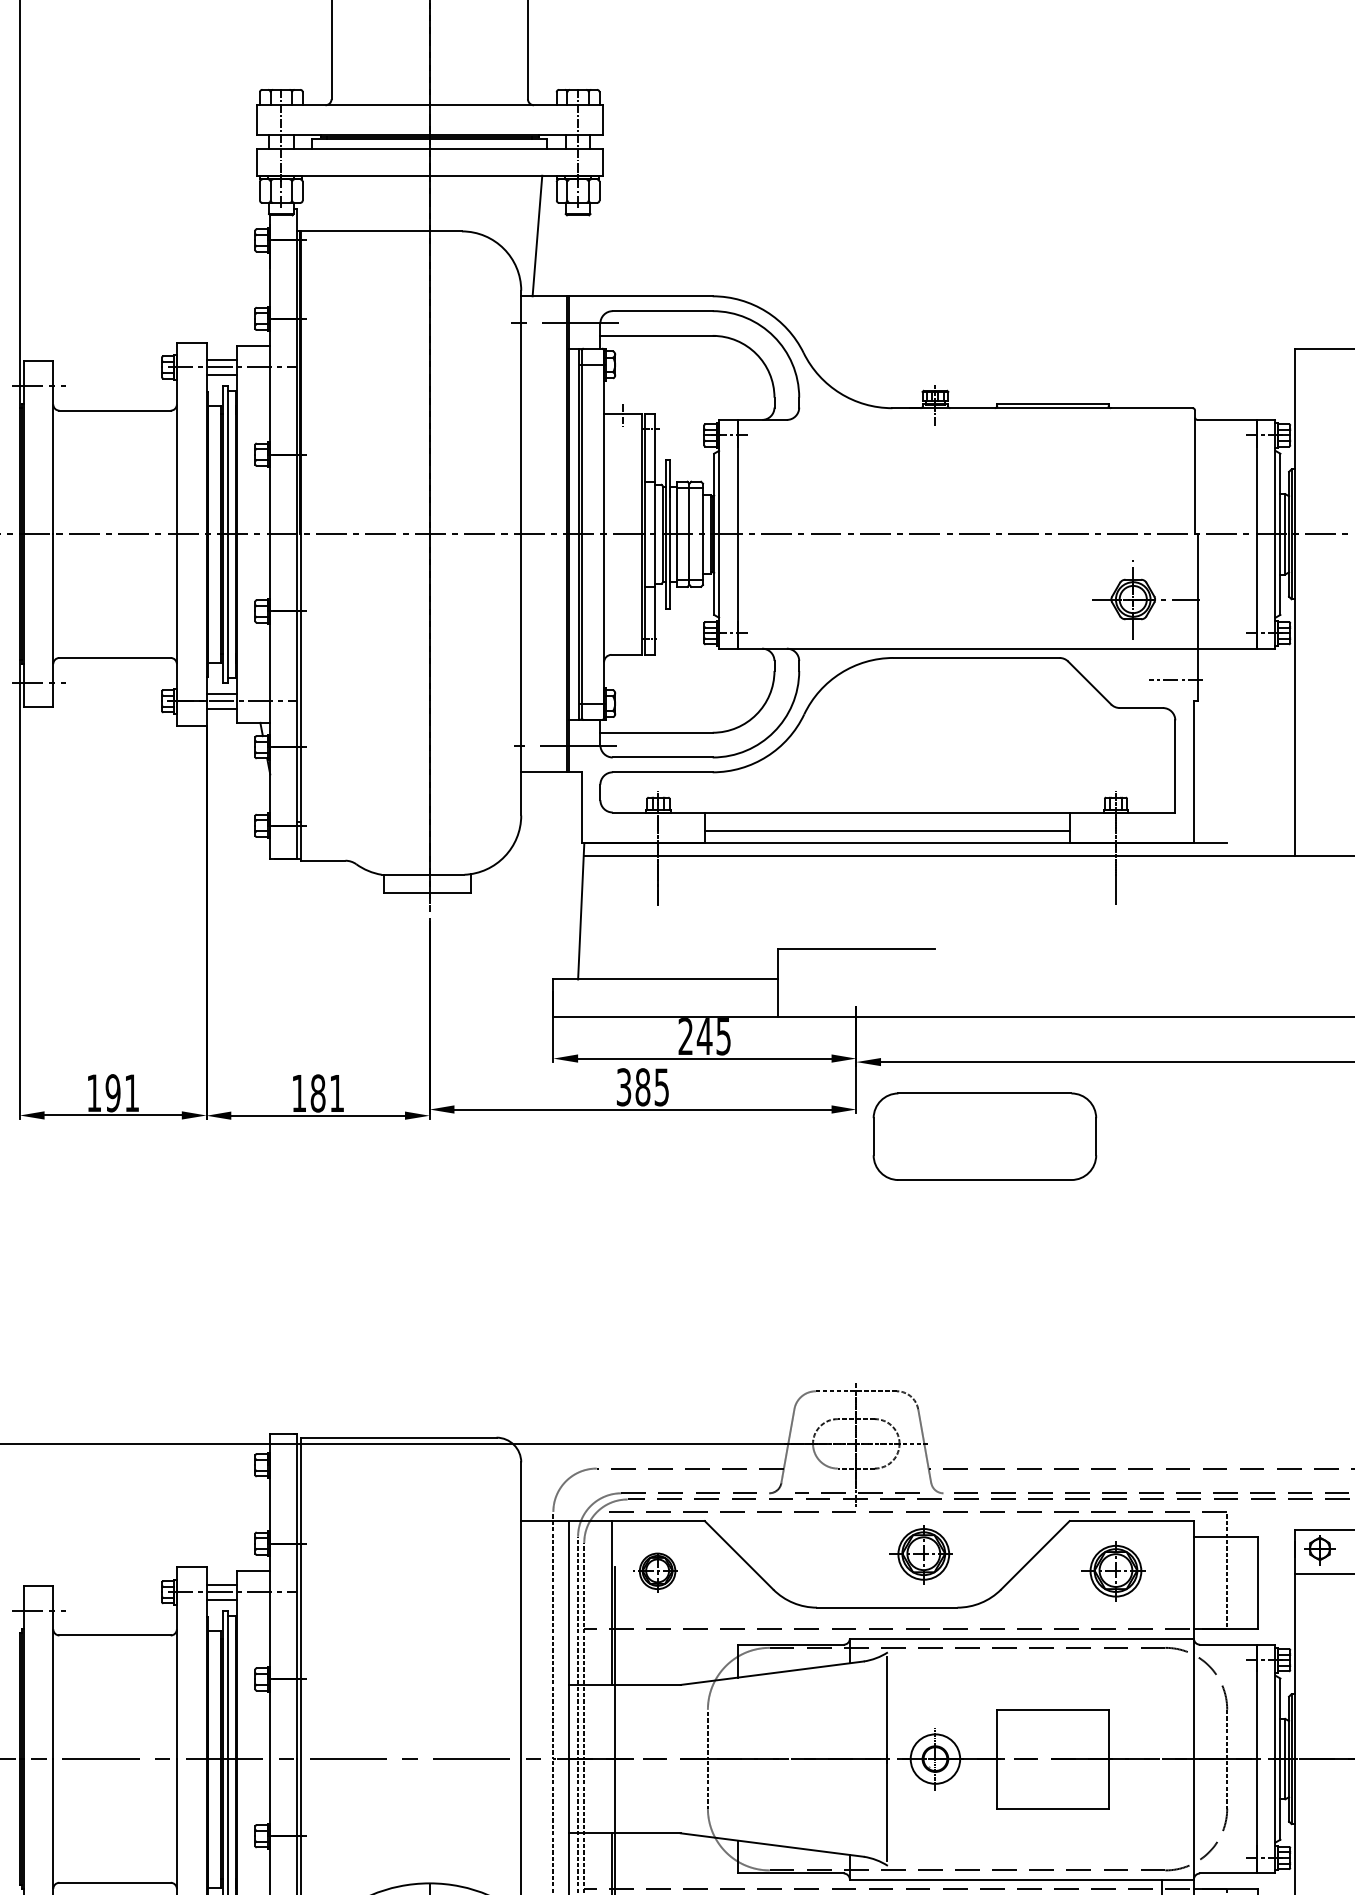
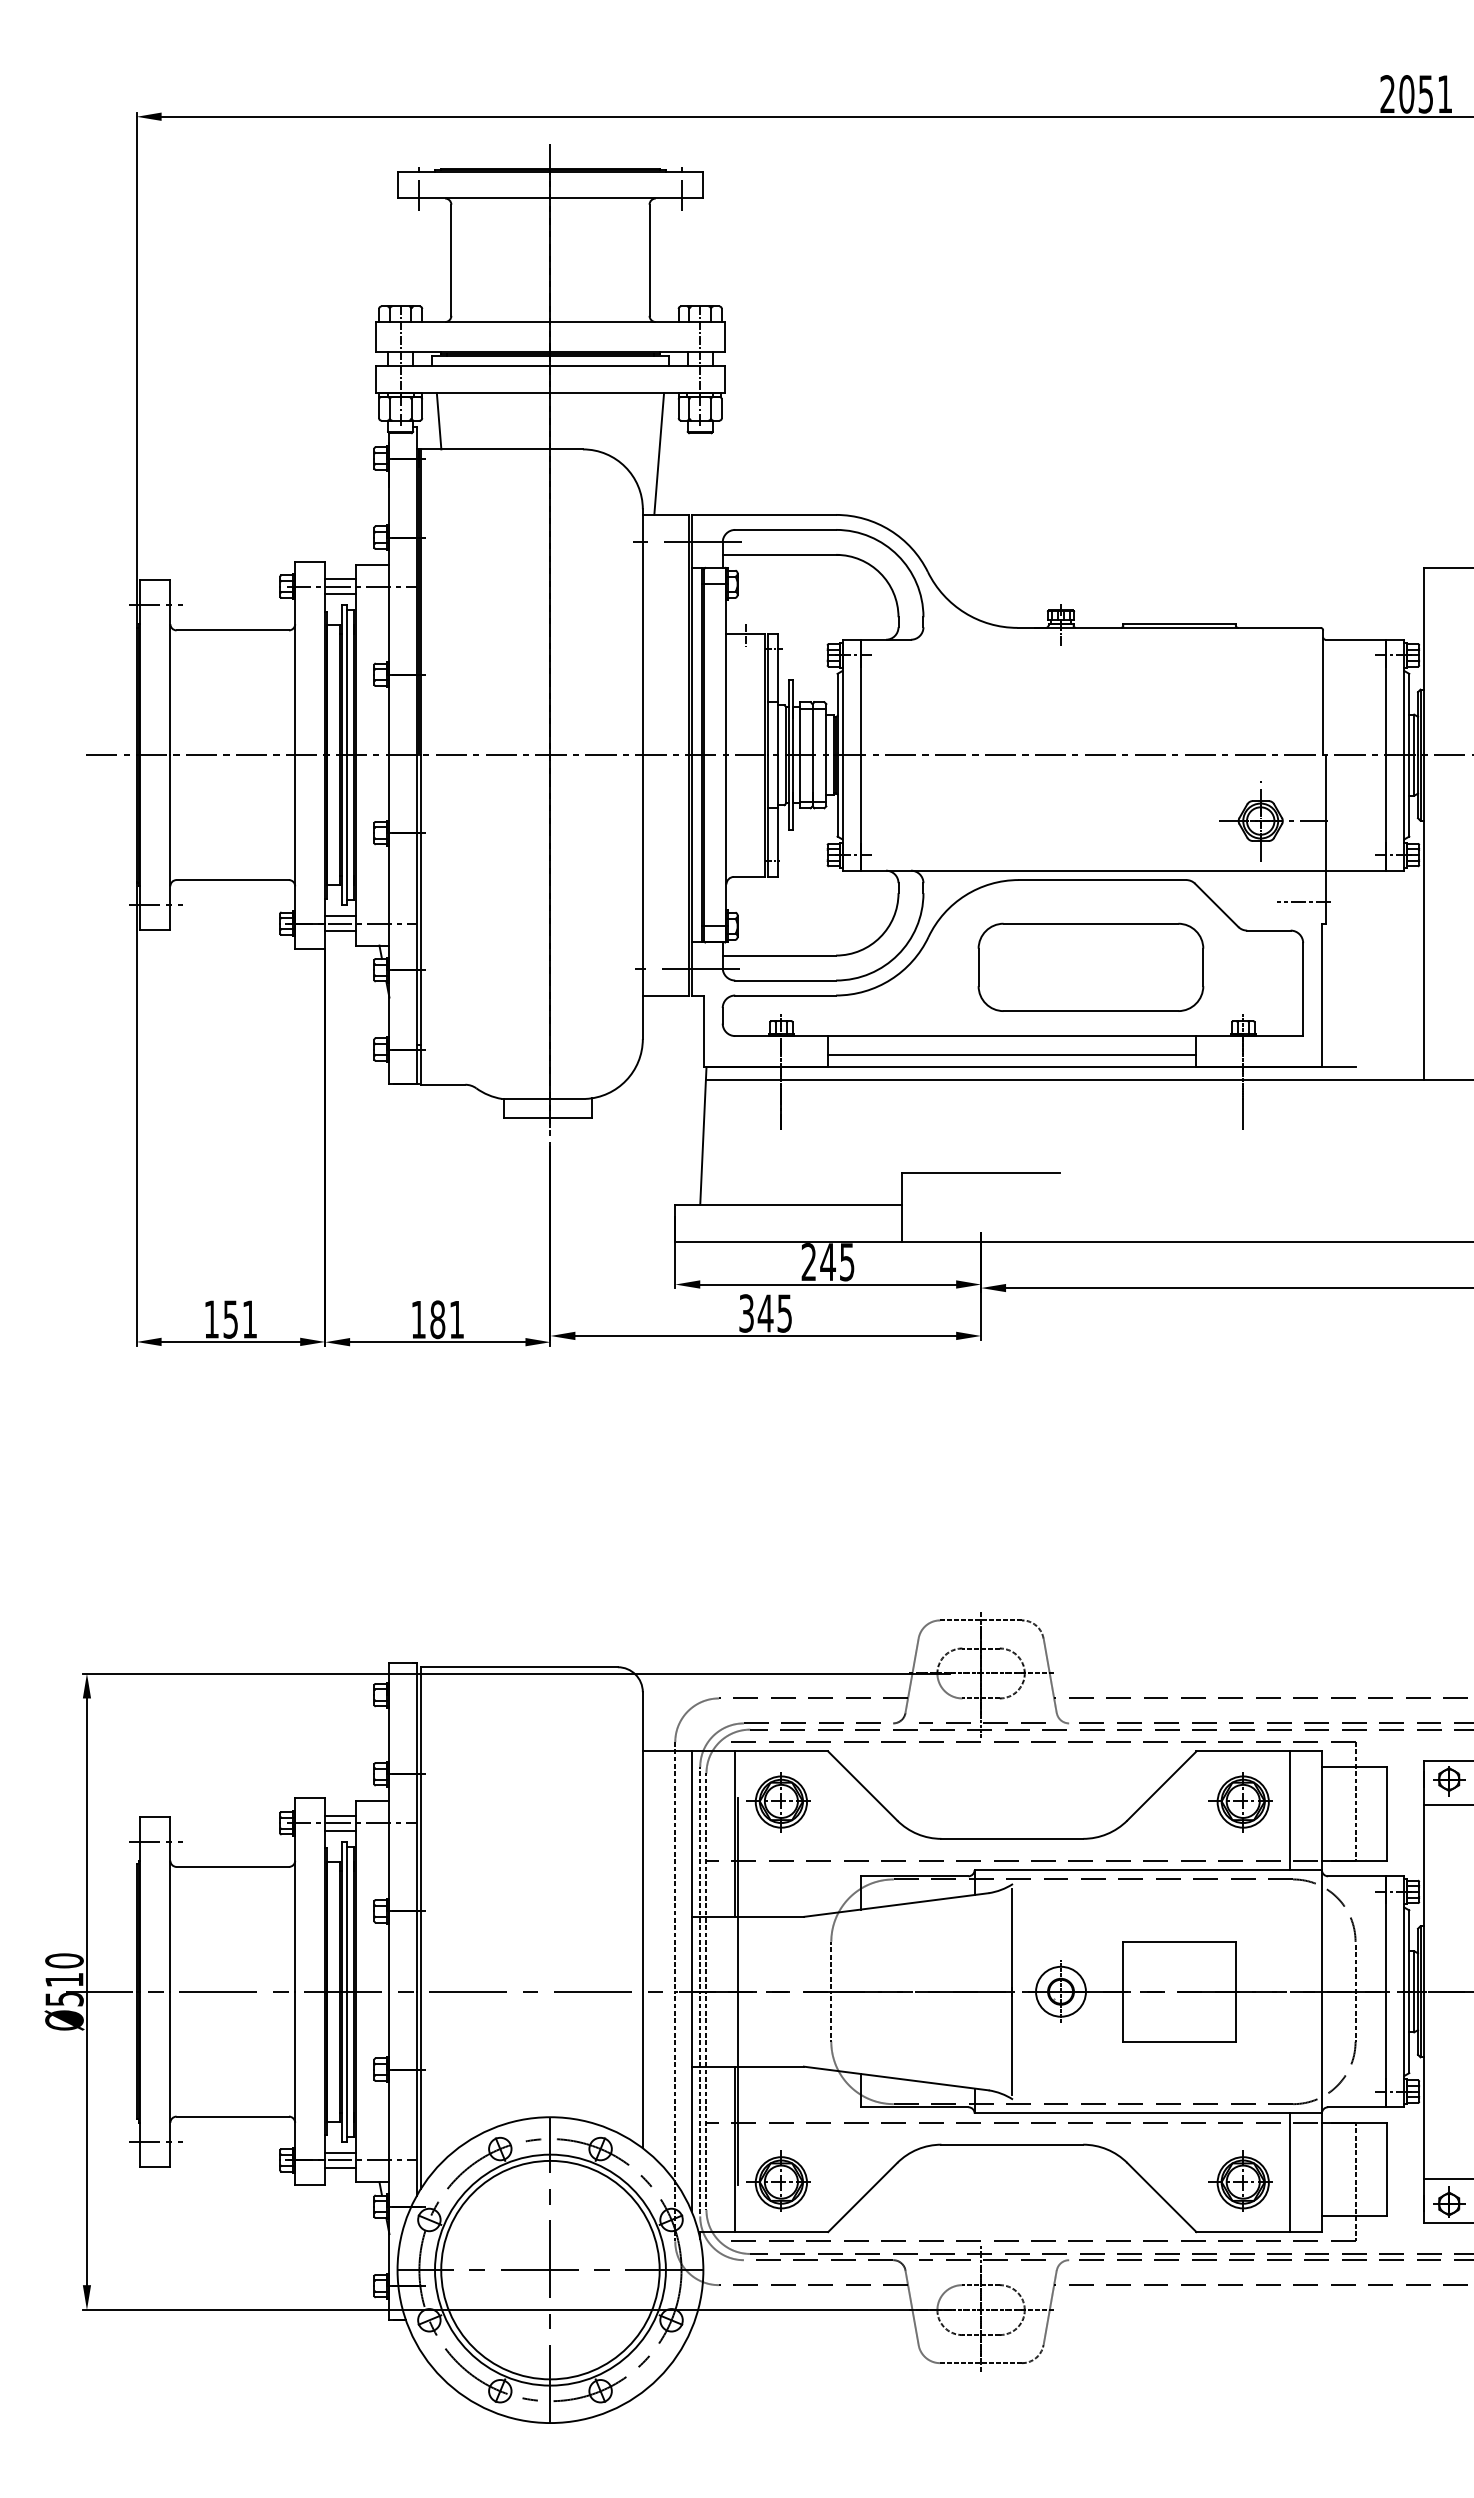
line: (318, 203) -> (438, 421), added
text: (642, 1087) -> (765, 1313), 385 -> 345
text: (112, 1093) -> (230, 1319), 191 -> 151
part: (984, 1135) -> (1090, 966), moved
part: (921, 1554) -> (1046, 1785), removed
part: (655, 1571) -> (778, 1802), size x1.43
line: (1162, 1579) -> (1290, 1810), added

